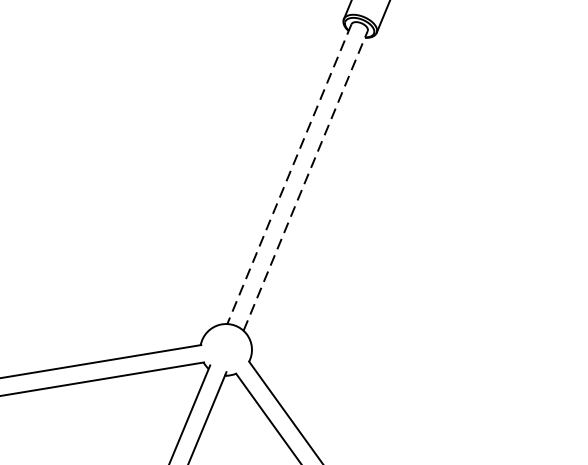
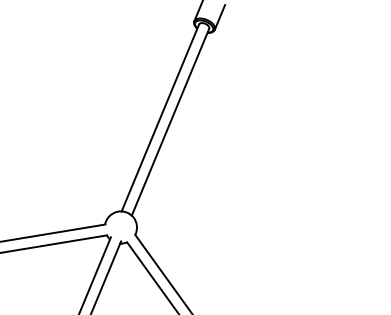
line: (289, 175) -> (160, 118), dashed -> solid
line: (305, 179) -> (170, 121), dashed -> solid

